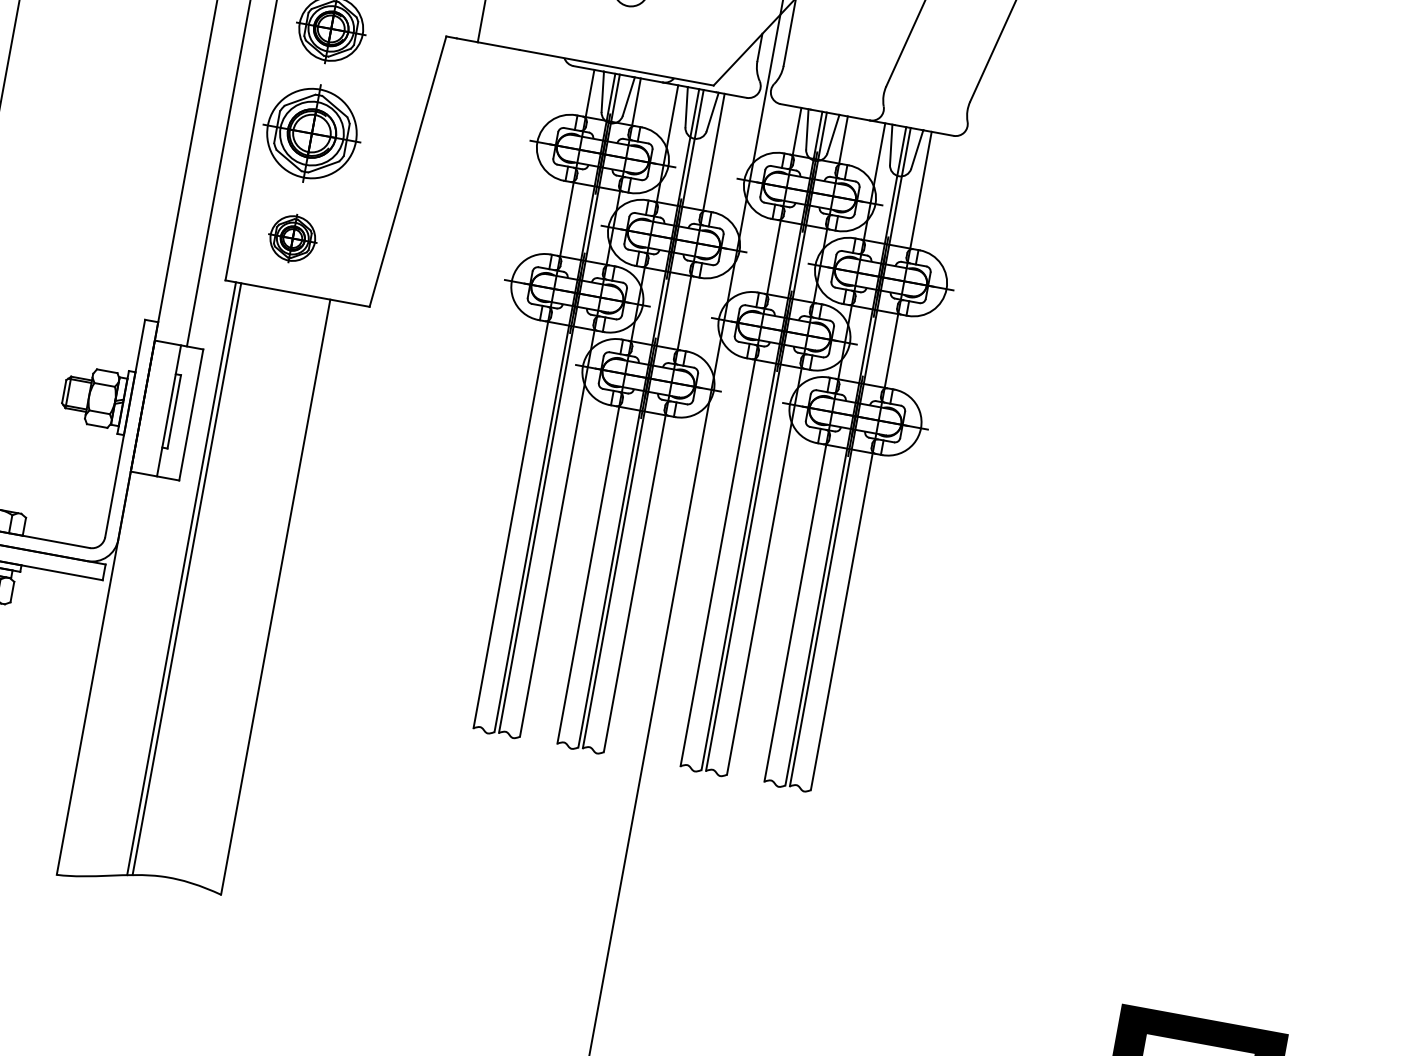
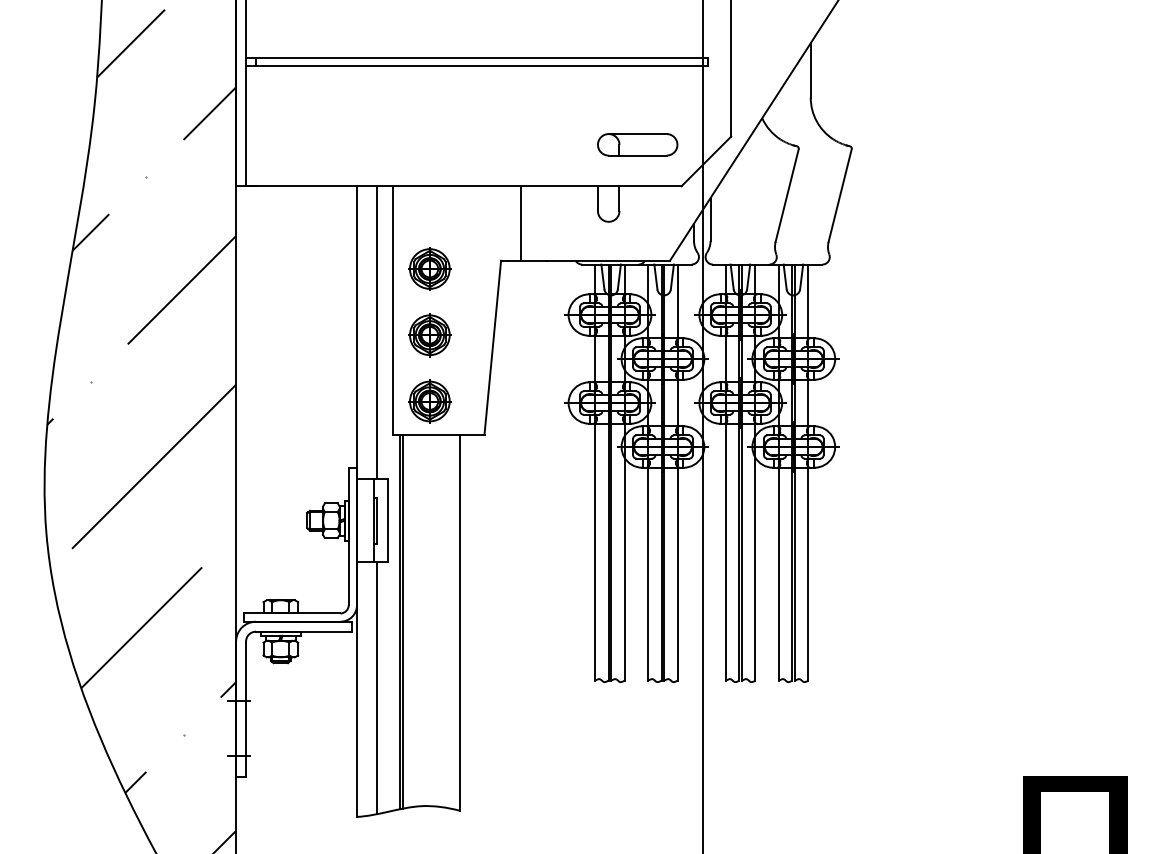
part: (311, 133) -> (429, 335), size x0.71
part: (292, 238) -> (429, 401), size x1.43
line: (126, 677) -> (377, 688), added

